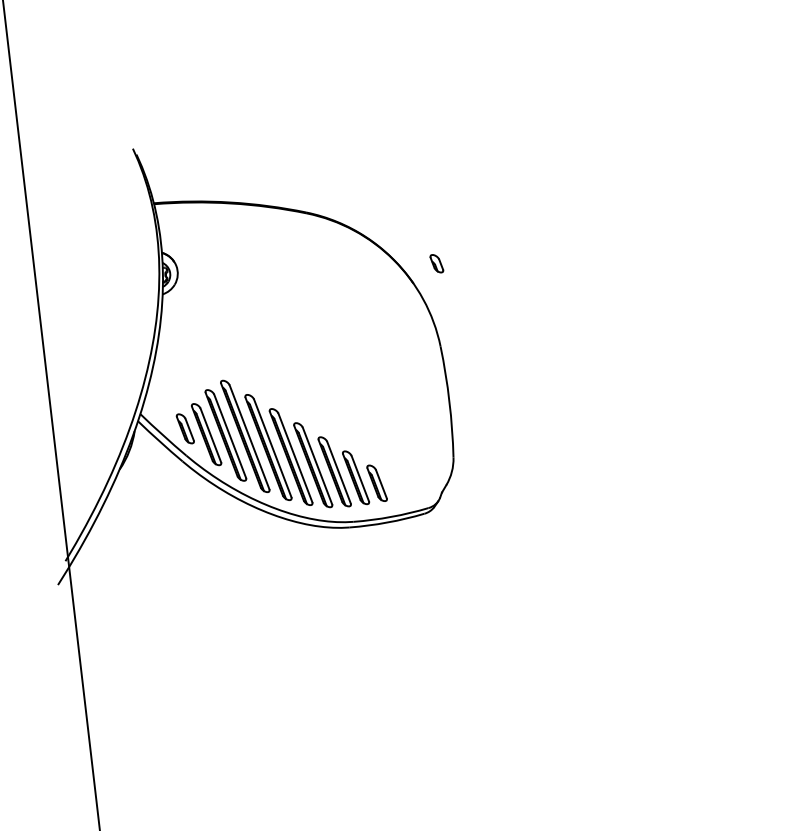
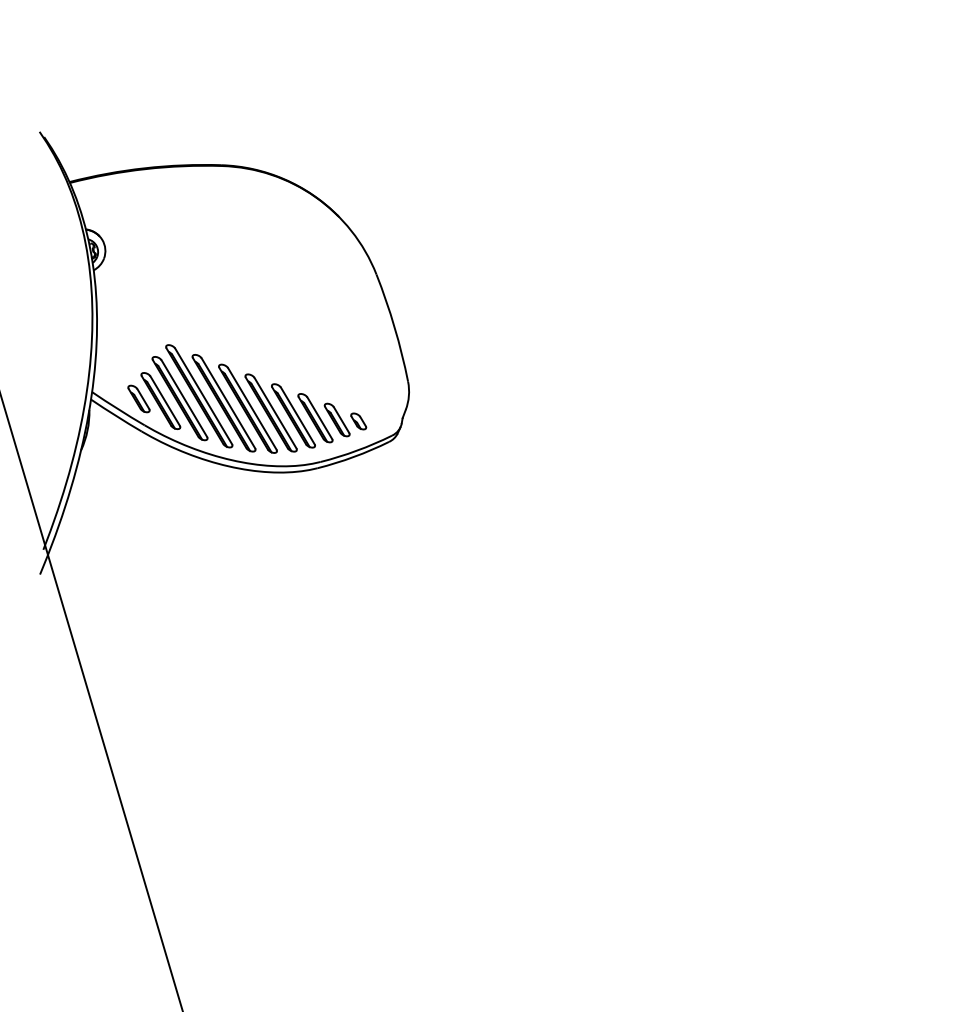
part: (436, 263) -> (358, 421), moved

